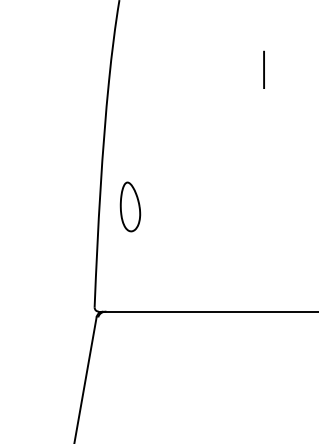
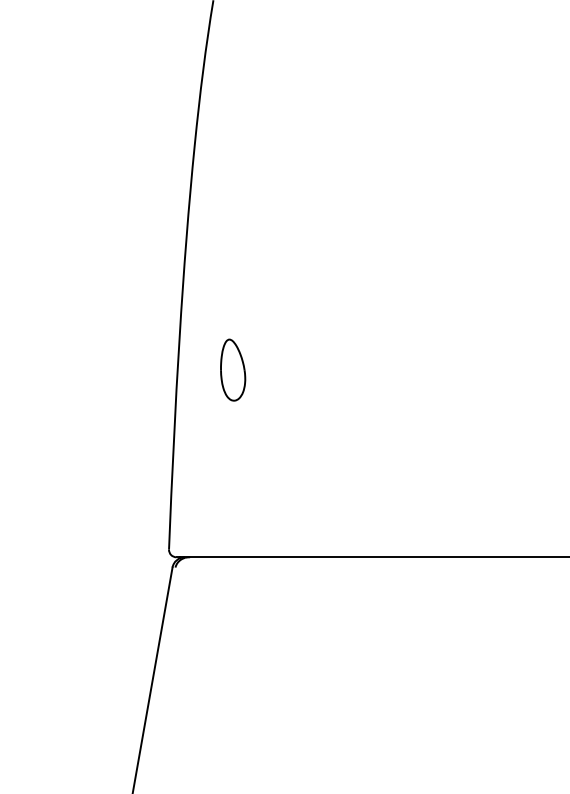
line: (264, 69) -> (472, 124), removed
part: (130, 206) -> (233, 369), size x0.7

